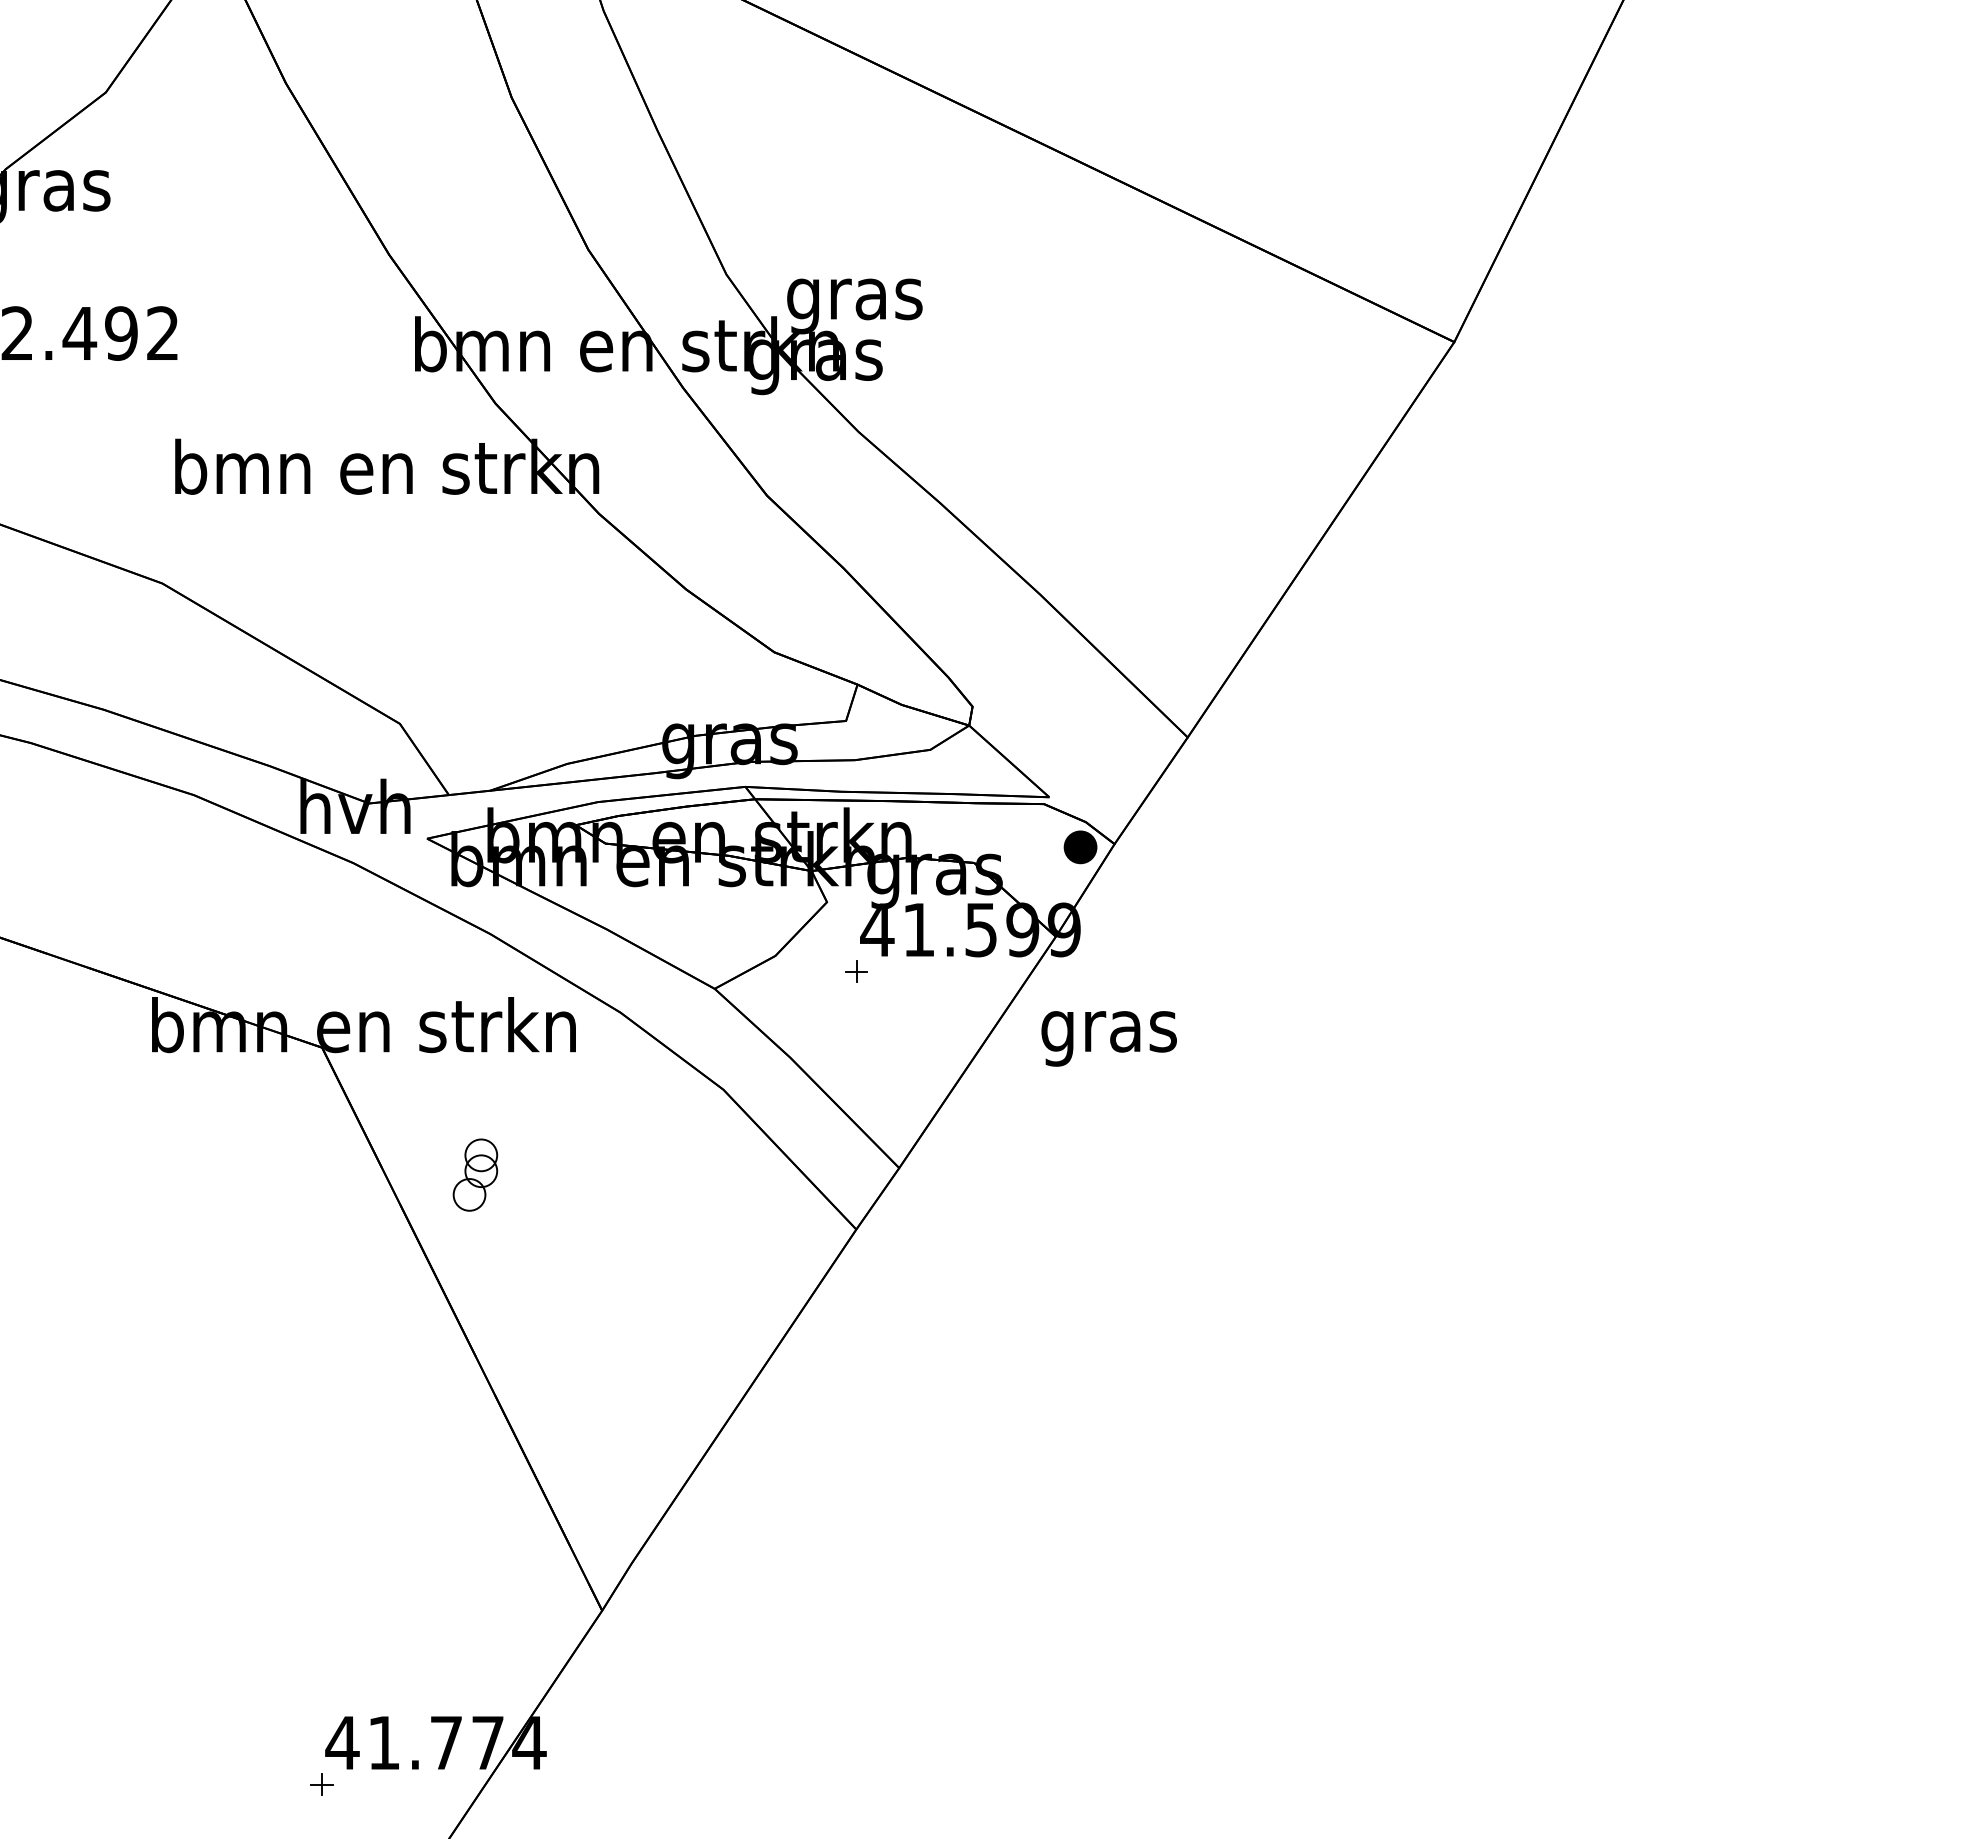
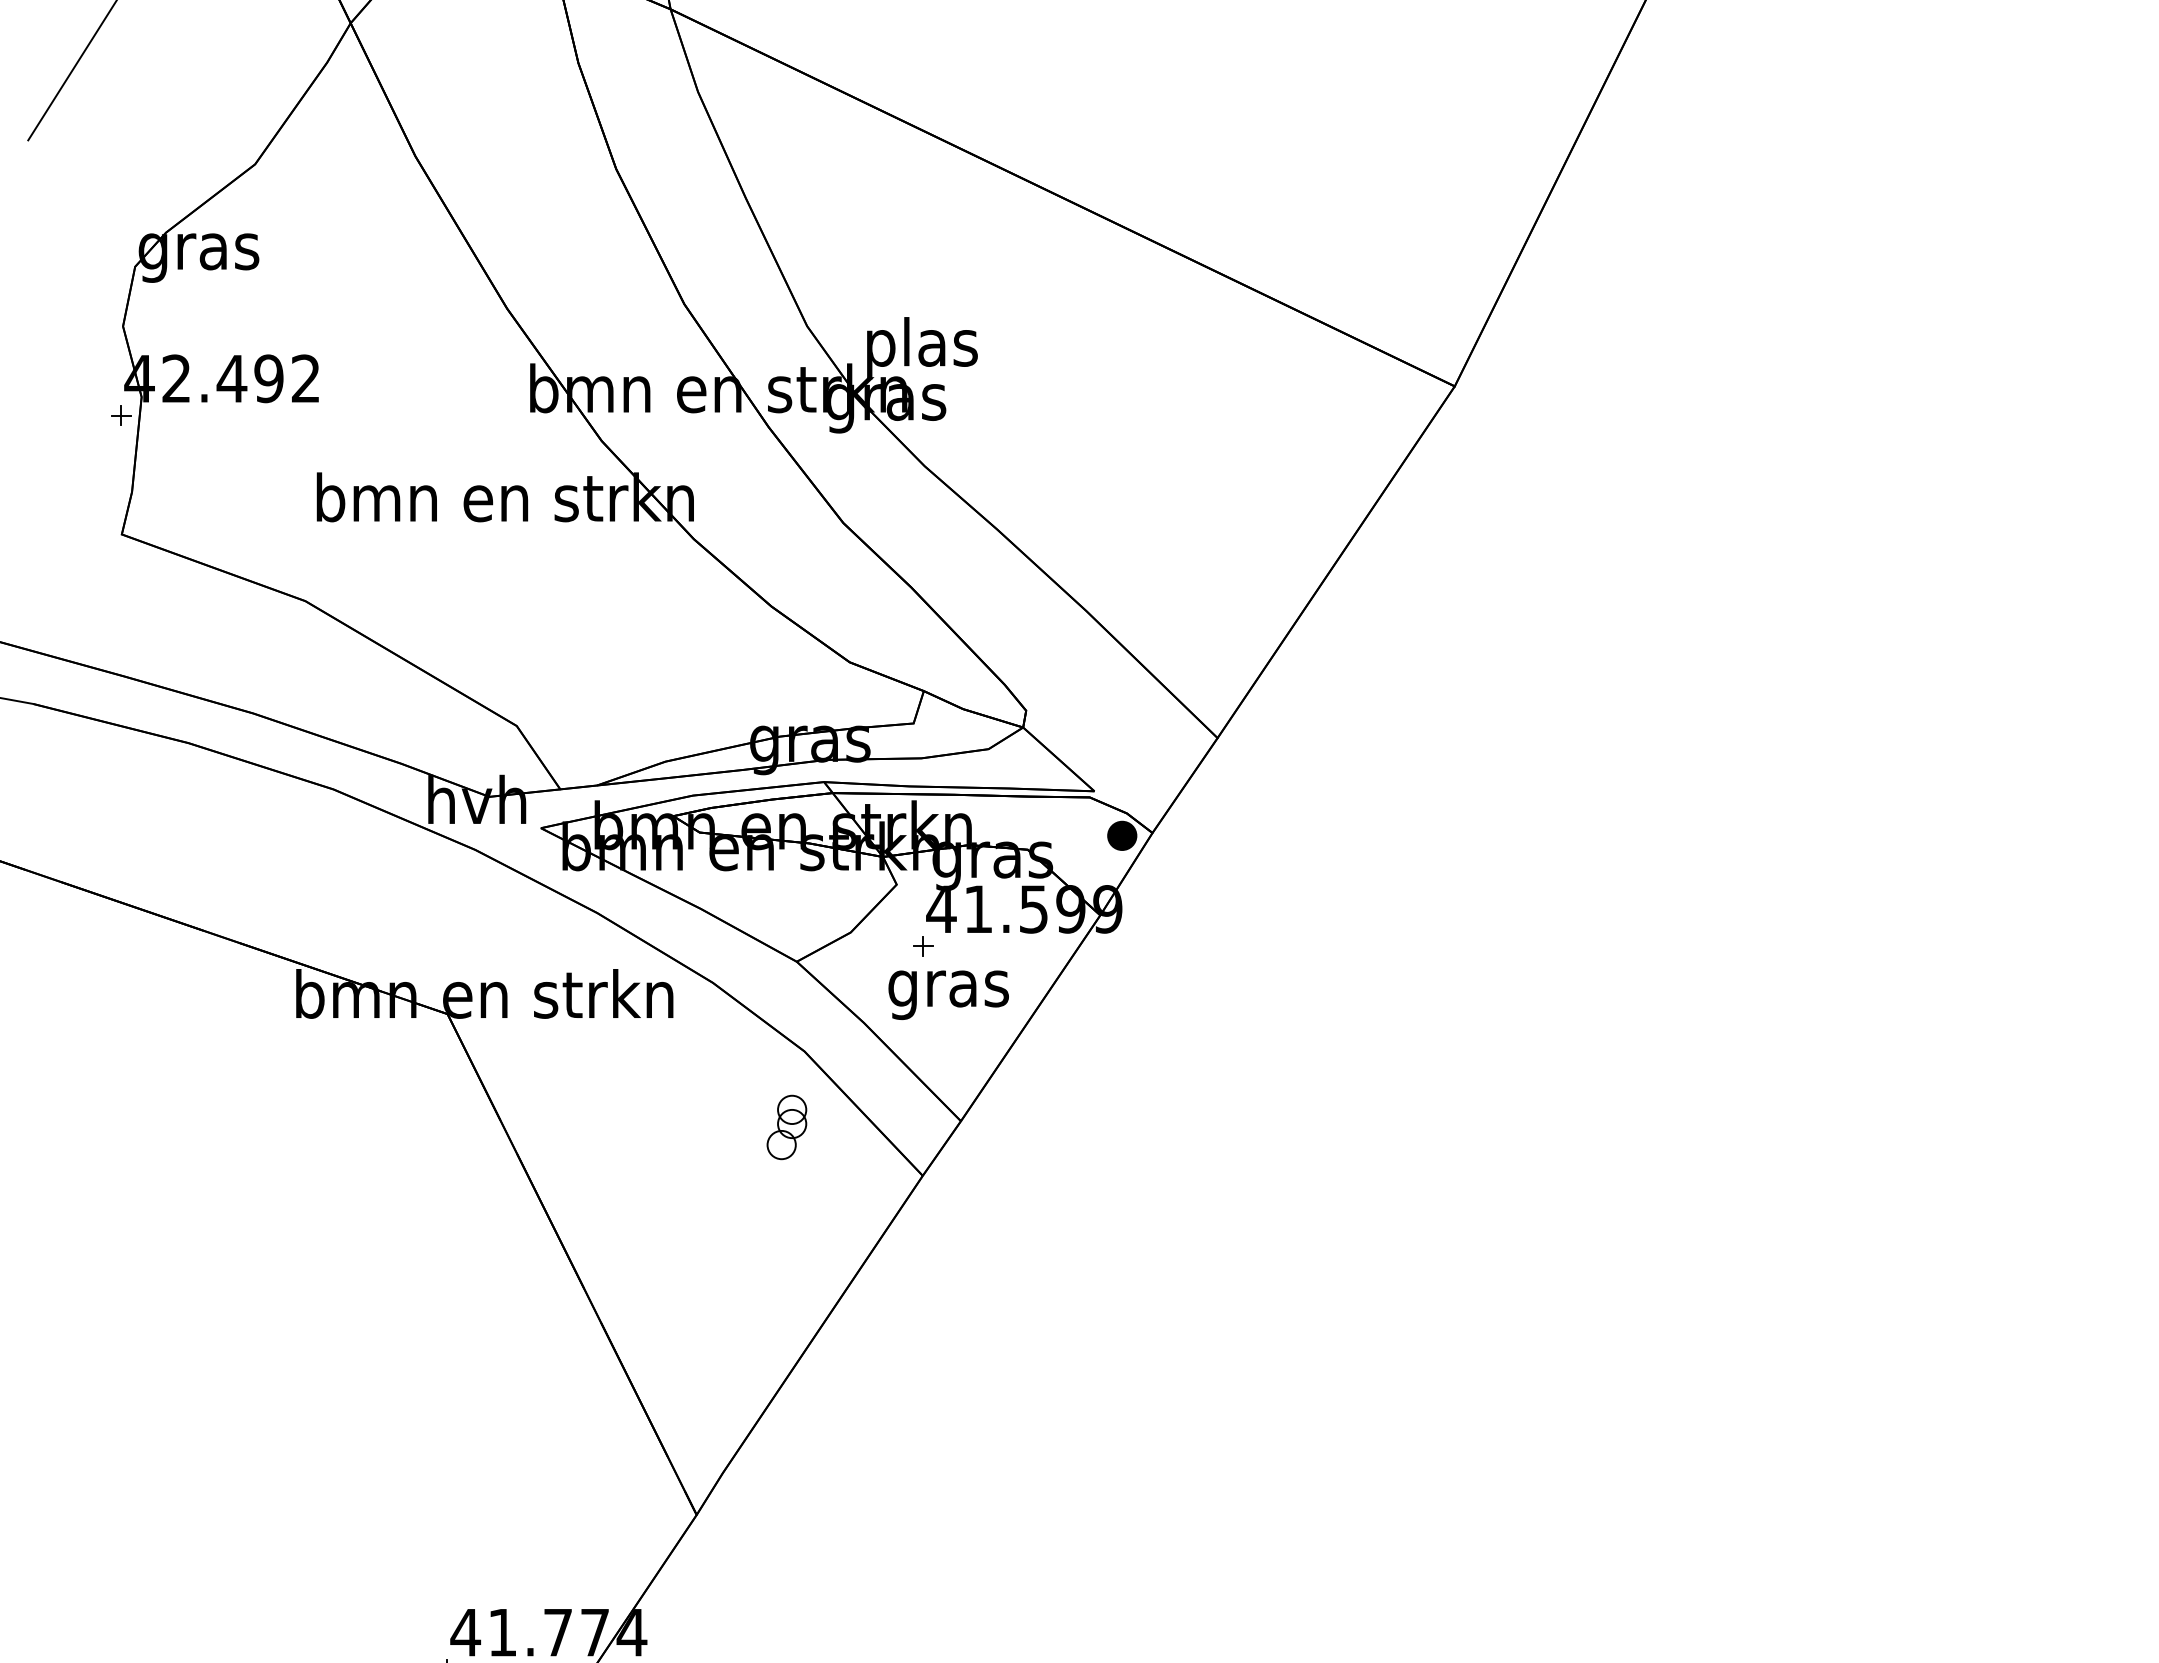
text: (854, 299) -> (921, 348), gras -> plas
text: (1108, 1038) -> (948, 994), moved
part: (474, 1175) -> (786, 1127), moved

